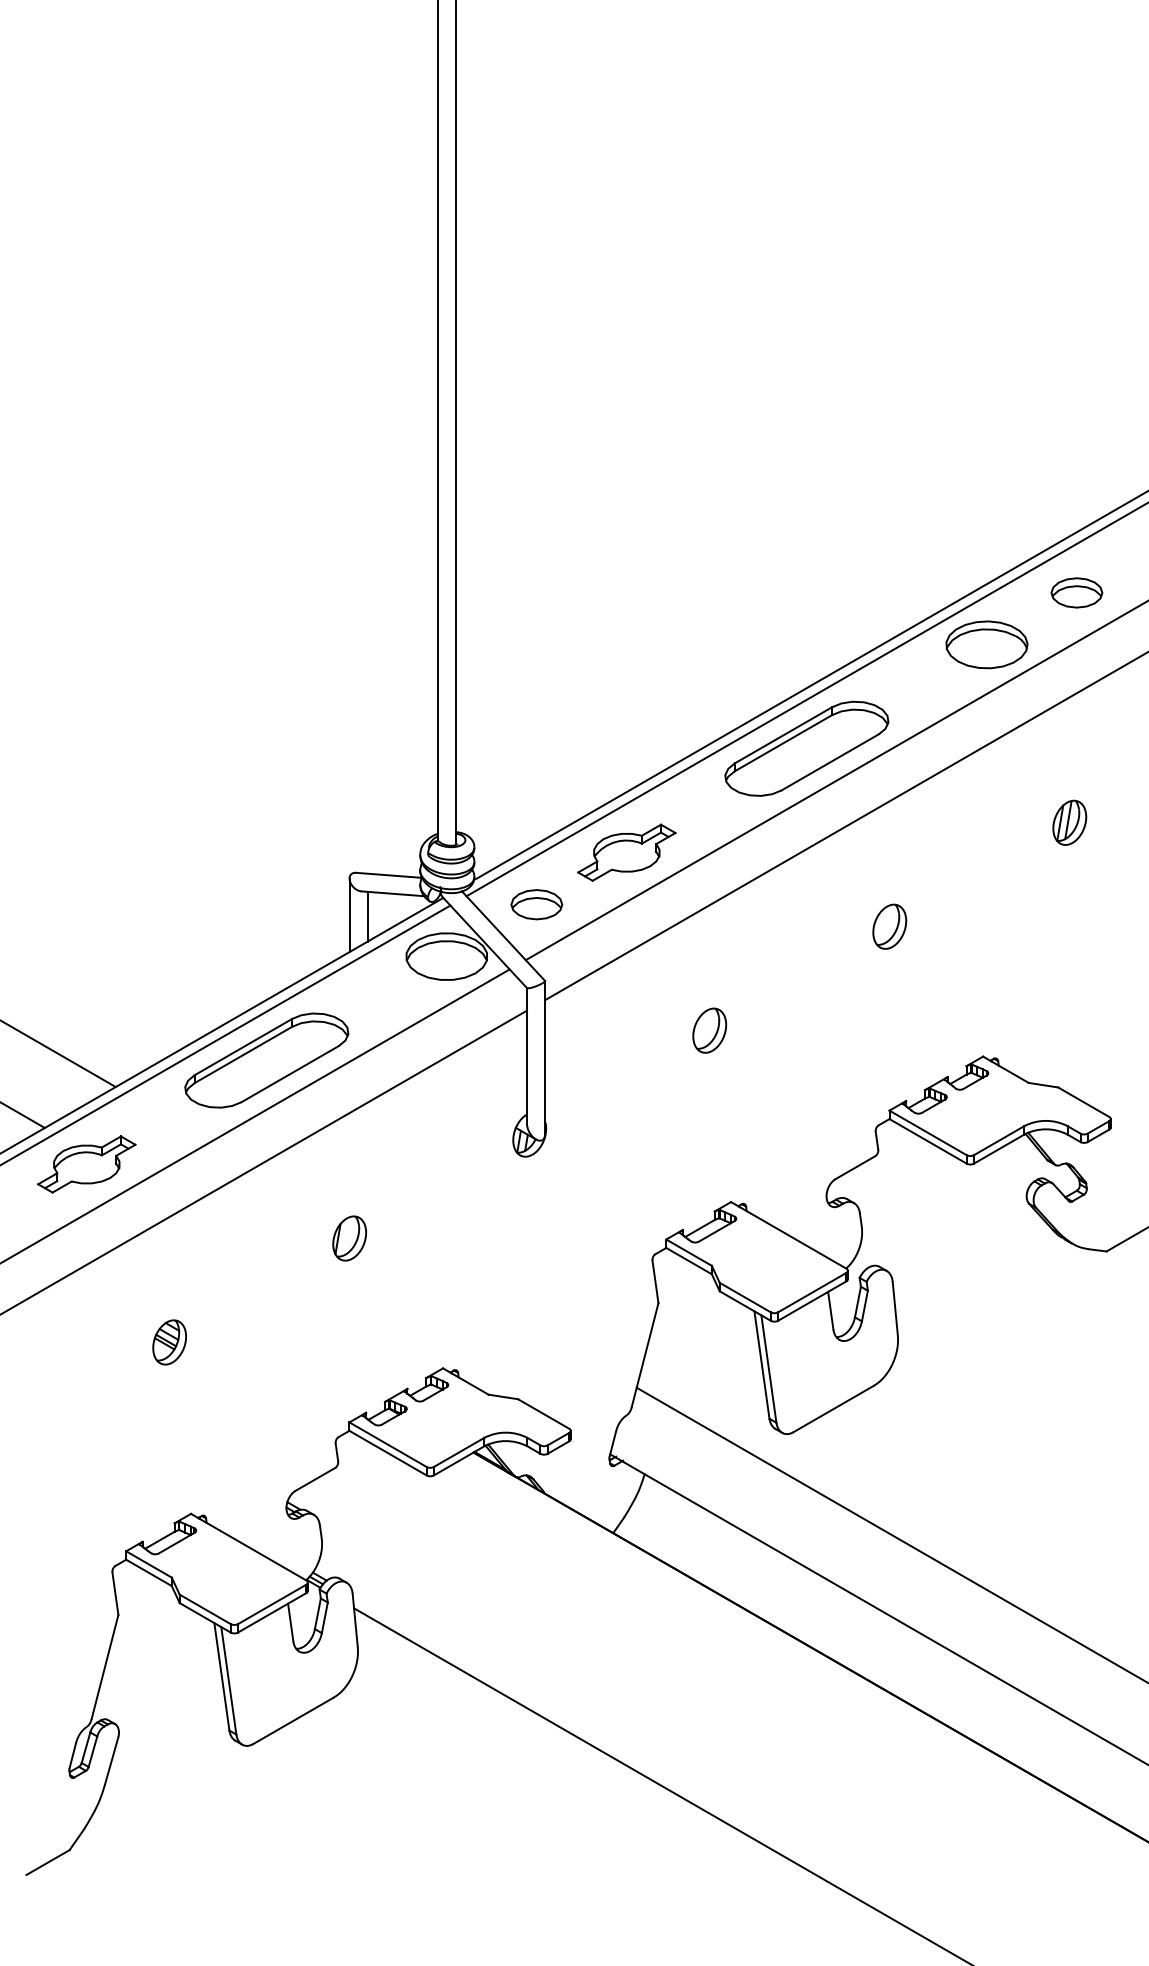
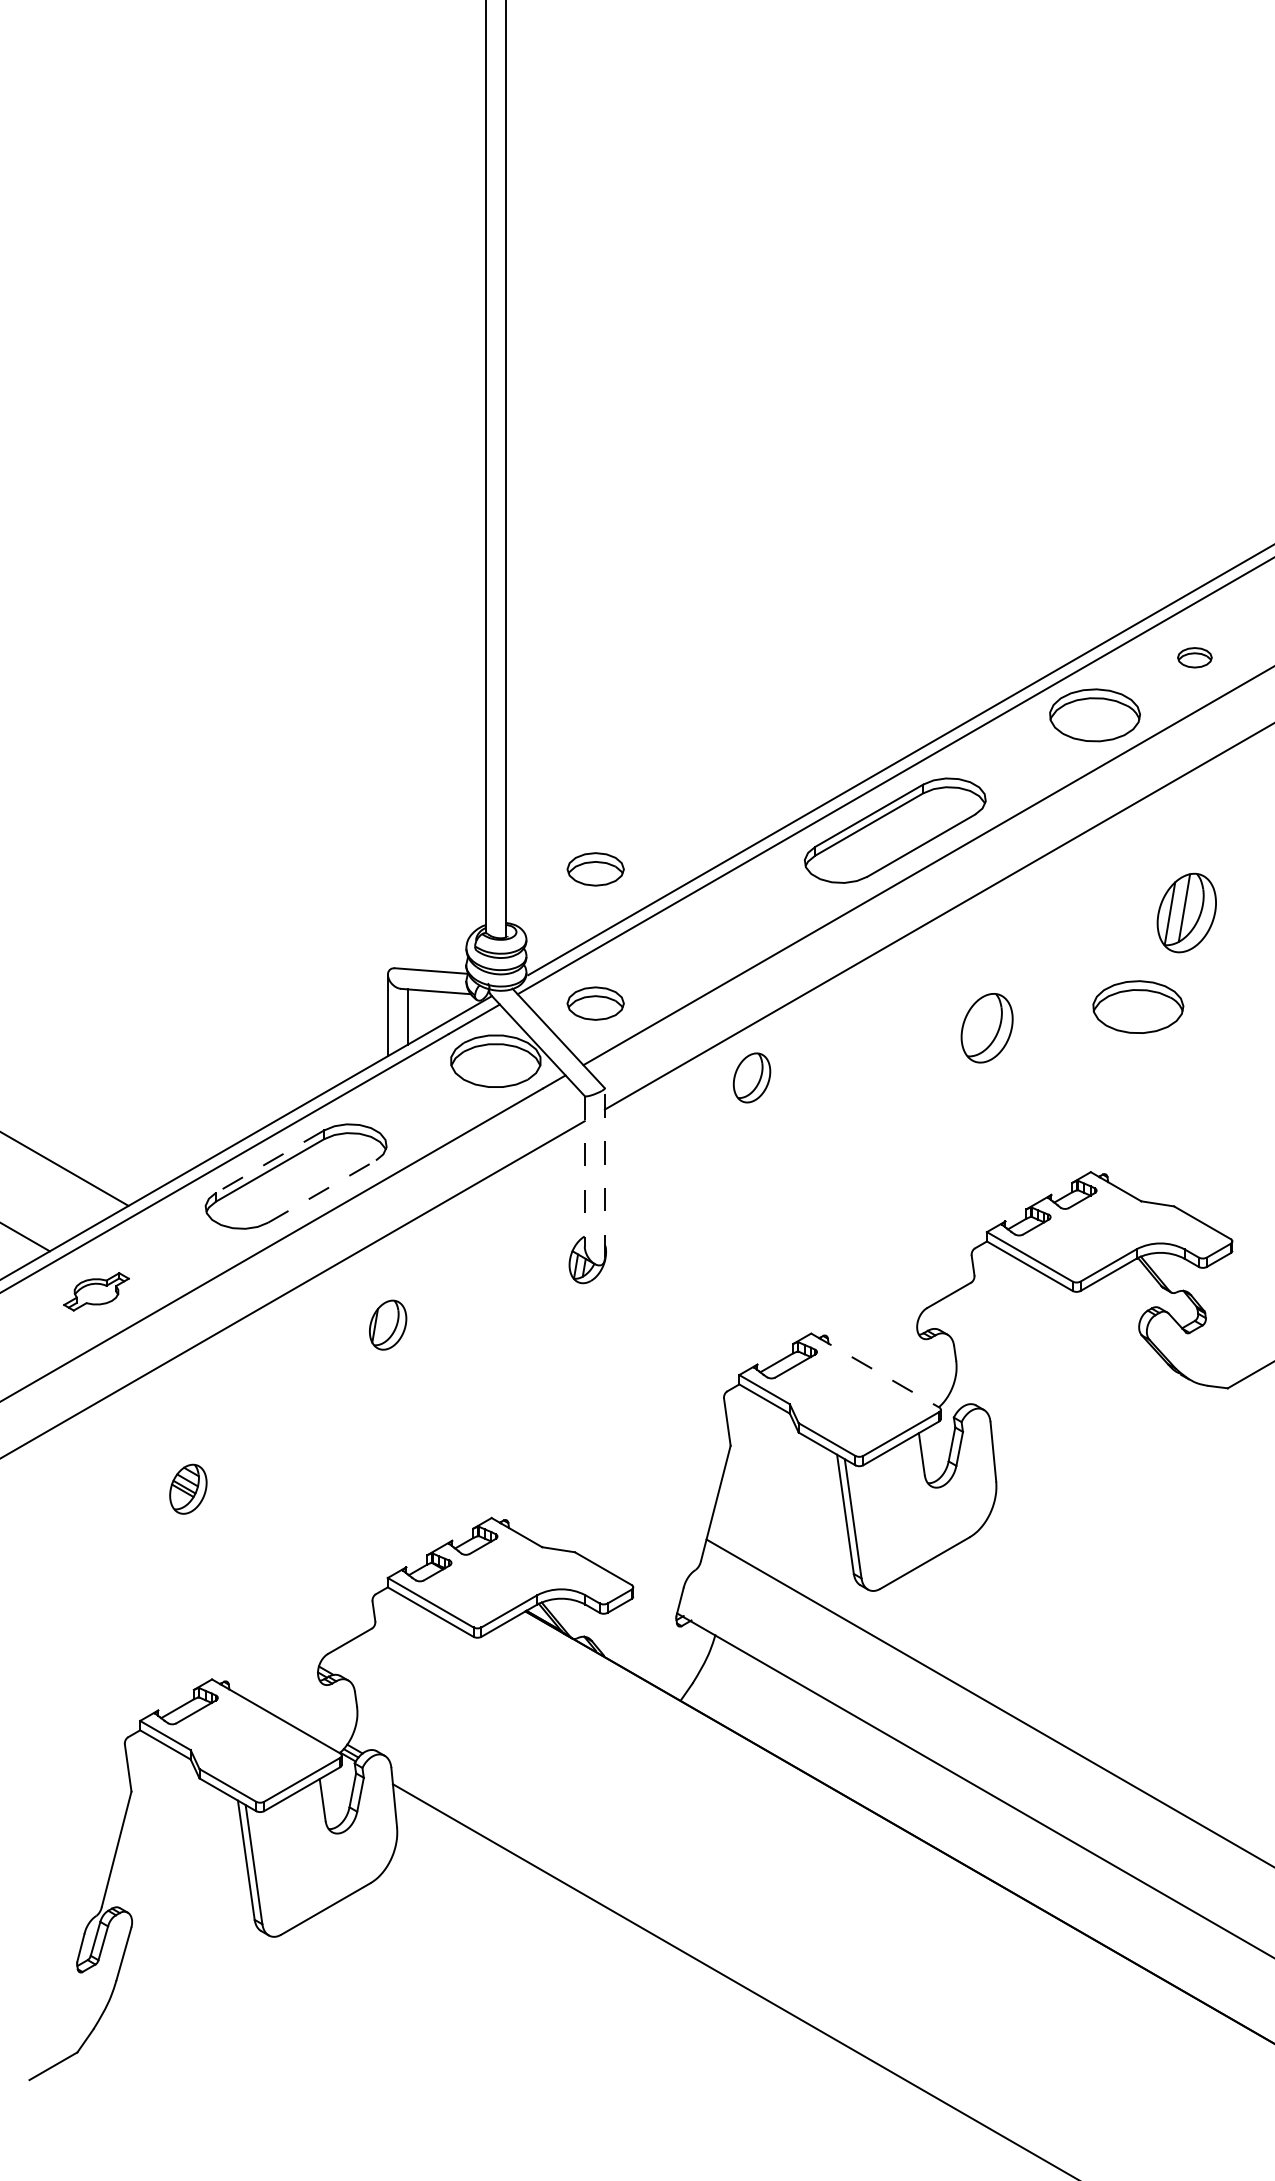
part: (1076, 592) -> (1194, 657), size x0.6
part: (536, 783) -> (595, 869), added
part: (1069, 822) -> (1186, 912), size x1.6
part: (626, 852) -> (695, 945), removed
part: (1025, 907) -> (1137, 1006), added
part: (889, 926) -> (986, 1027), size x1.4
part: (709, 1030) -> (751, 1077), moved
line: (242, 1047) -> (269, 1162), solid -> dashed
line: (526, 1055) -> (584, 1170), solid -> dashed
line: (545, 1057) -> (605, 1173), solid -> dashed
line: (290, 1073) -> (322, 1190), solid -> dashed
part: (86, 1164) -> (96, 1291), size x0.6
line: (788, 1235) -> (874, 1370), solid -> dashed
part: (349, 1238) -> (387, 1325), moved

